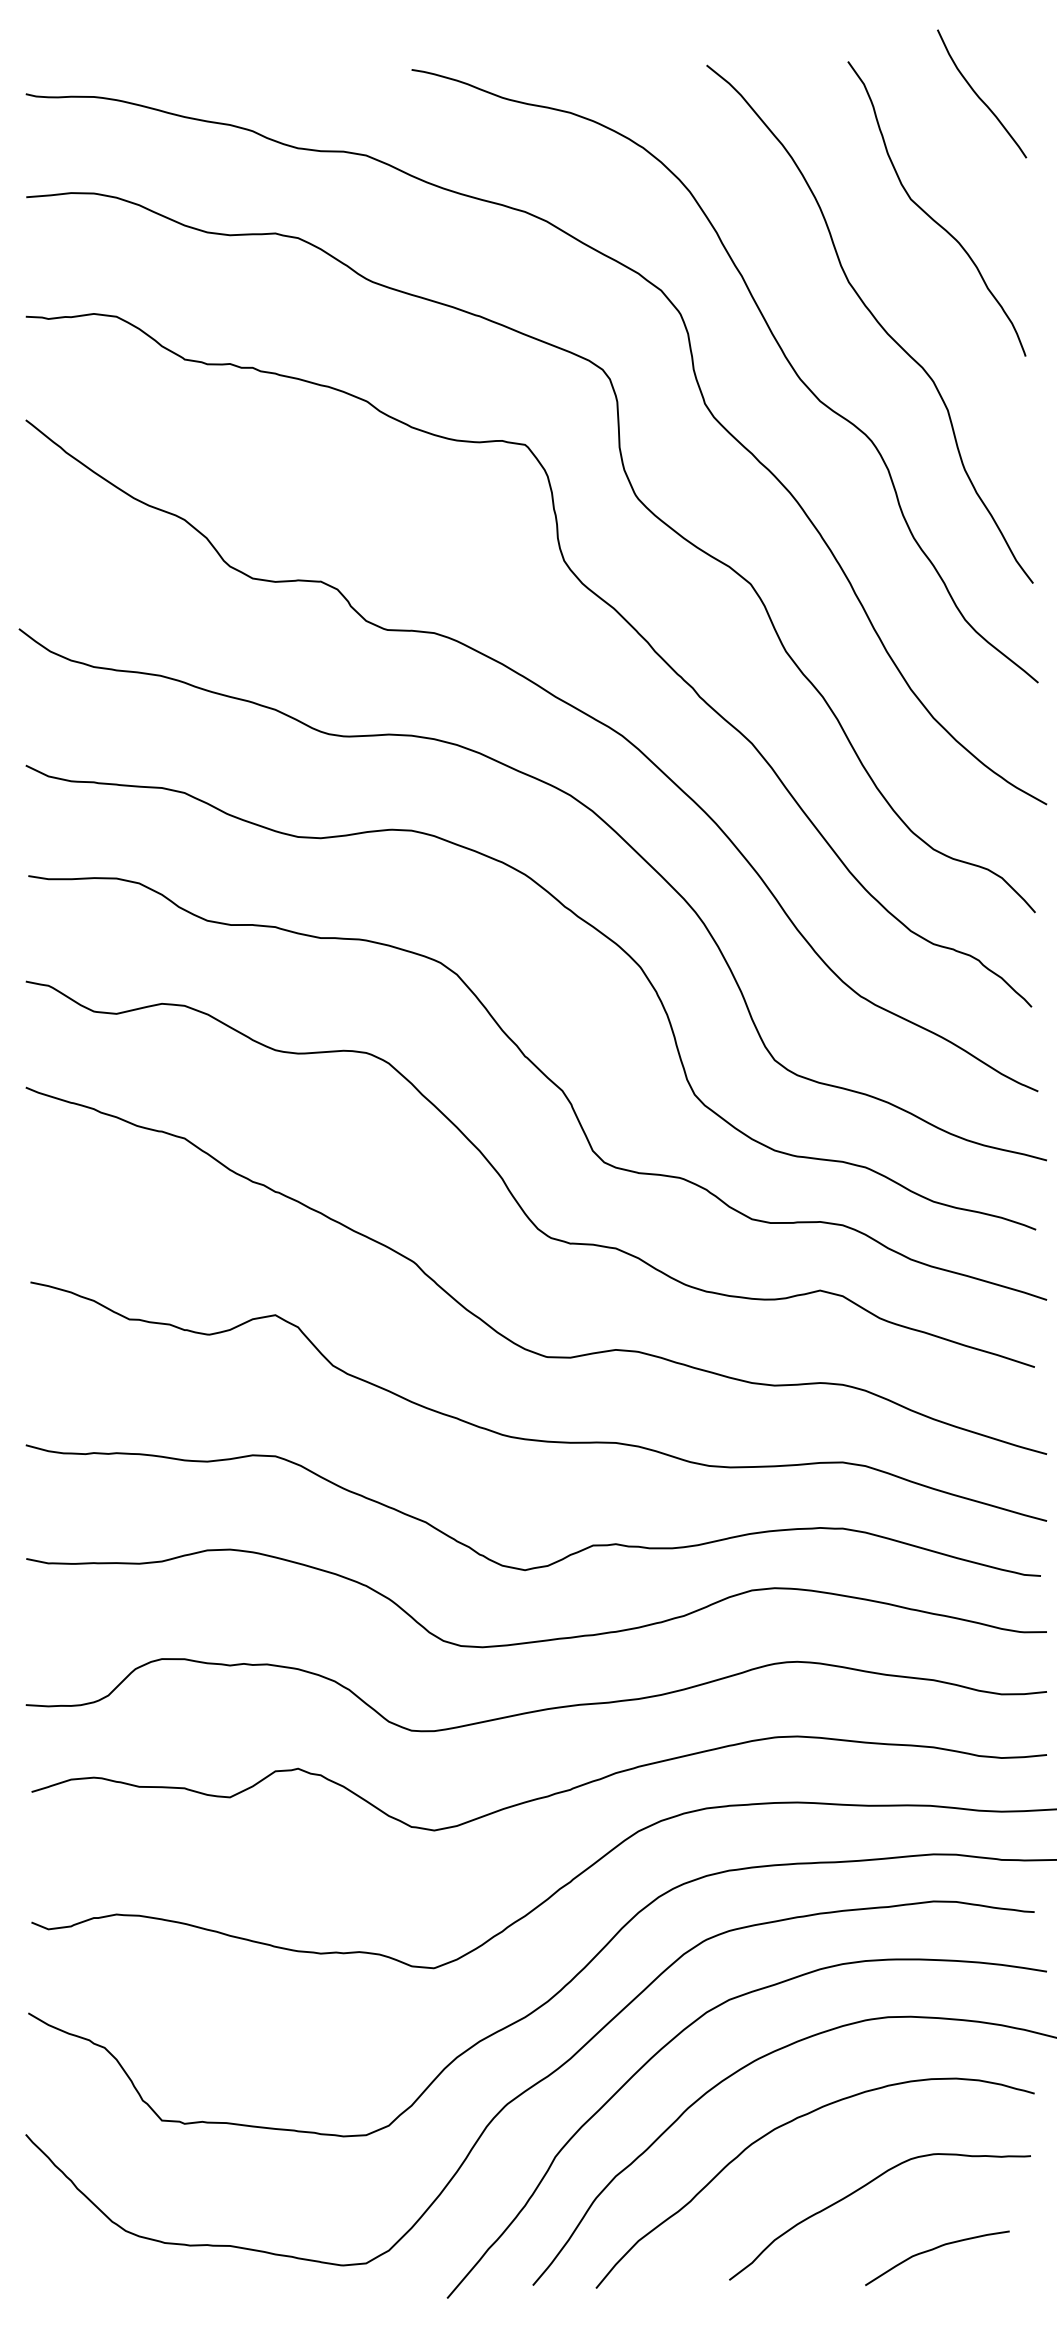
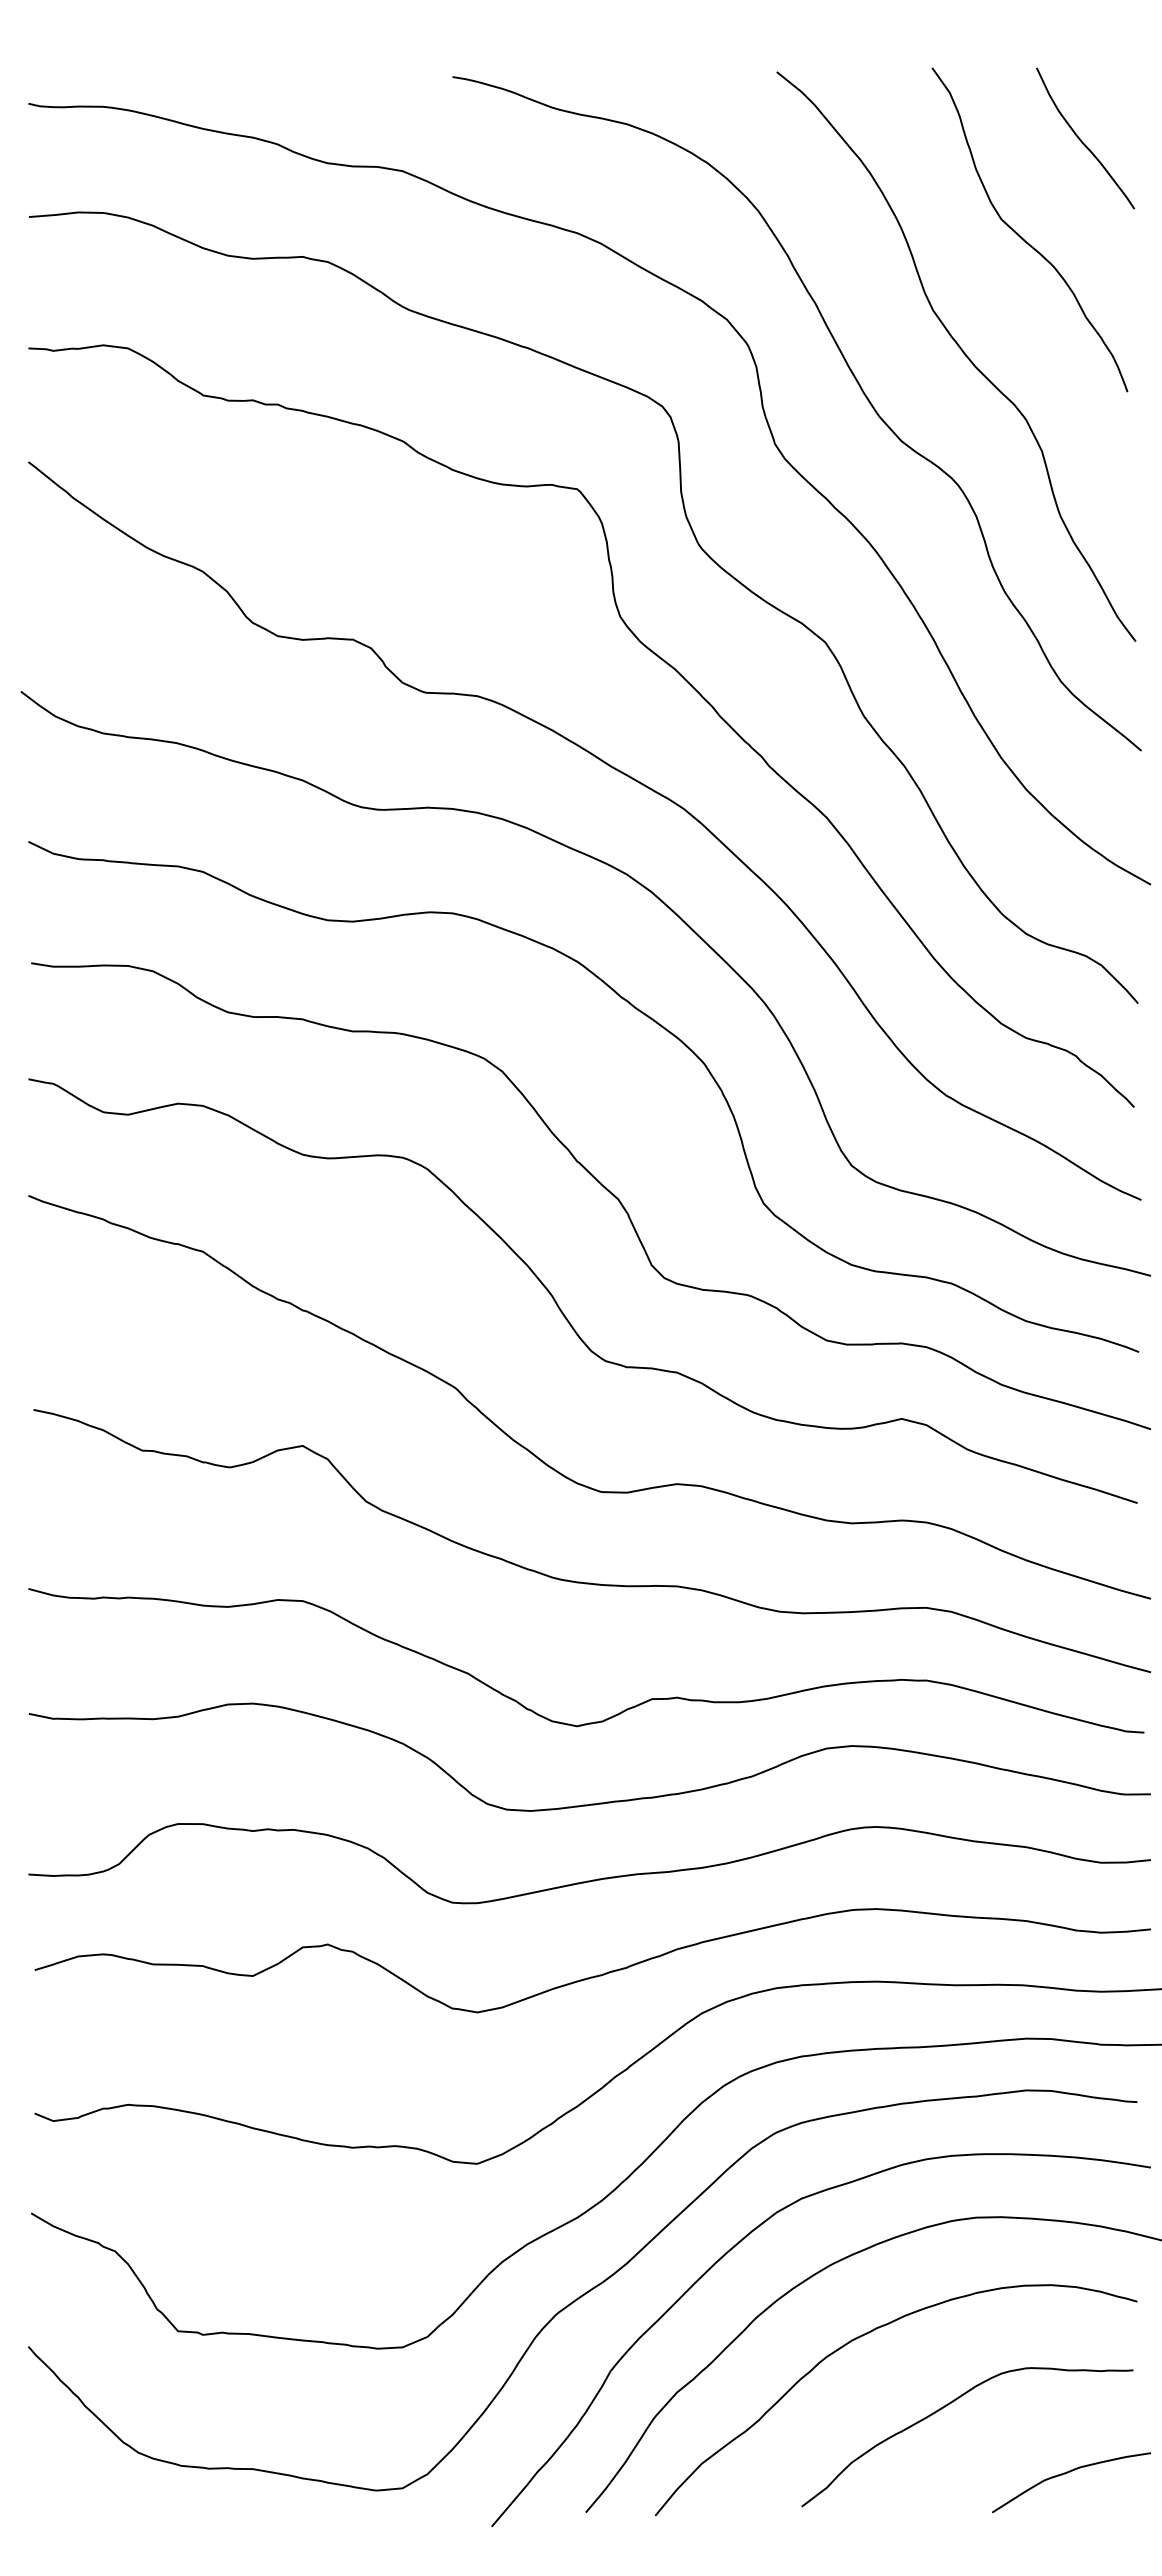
curve: (978, 94) -> (1081, 139), moved
curve: (933, 2249) -> (1067, 2473), moved

